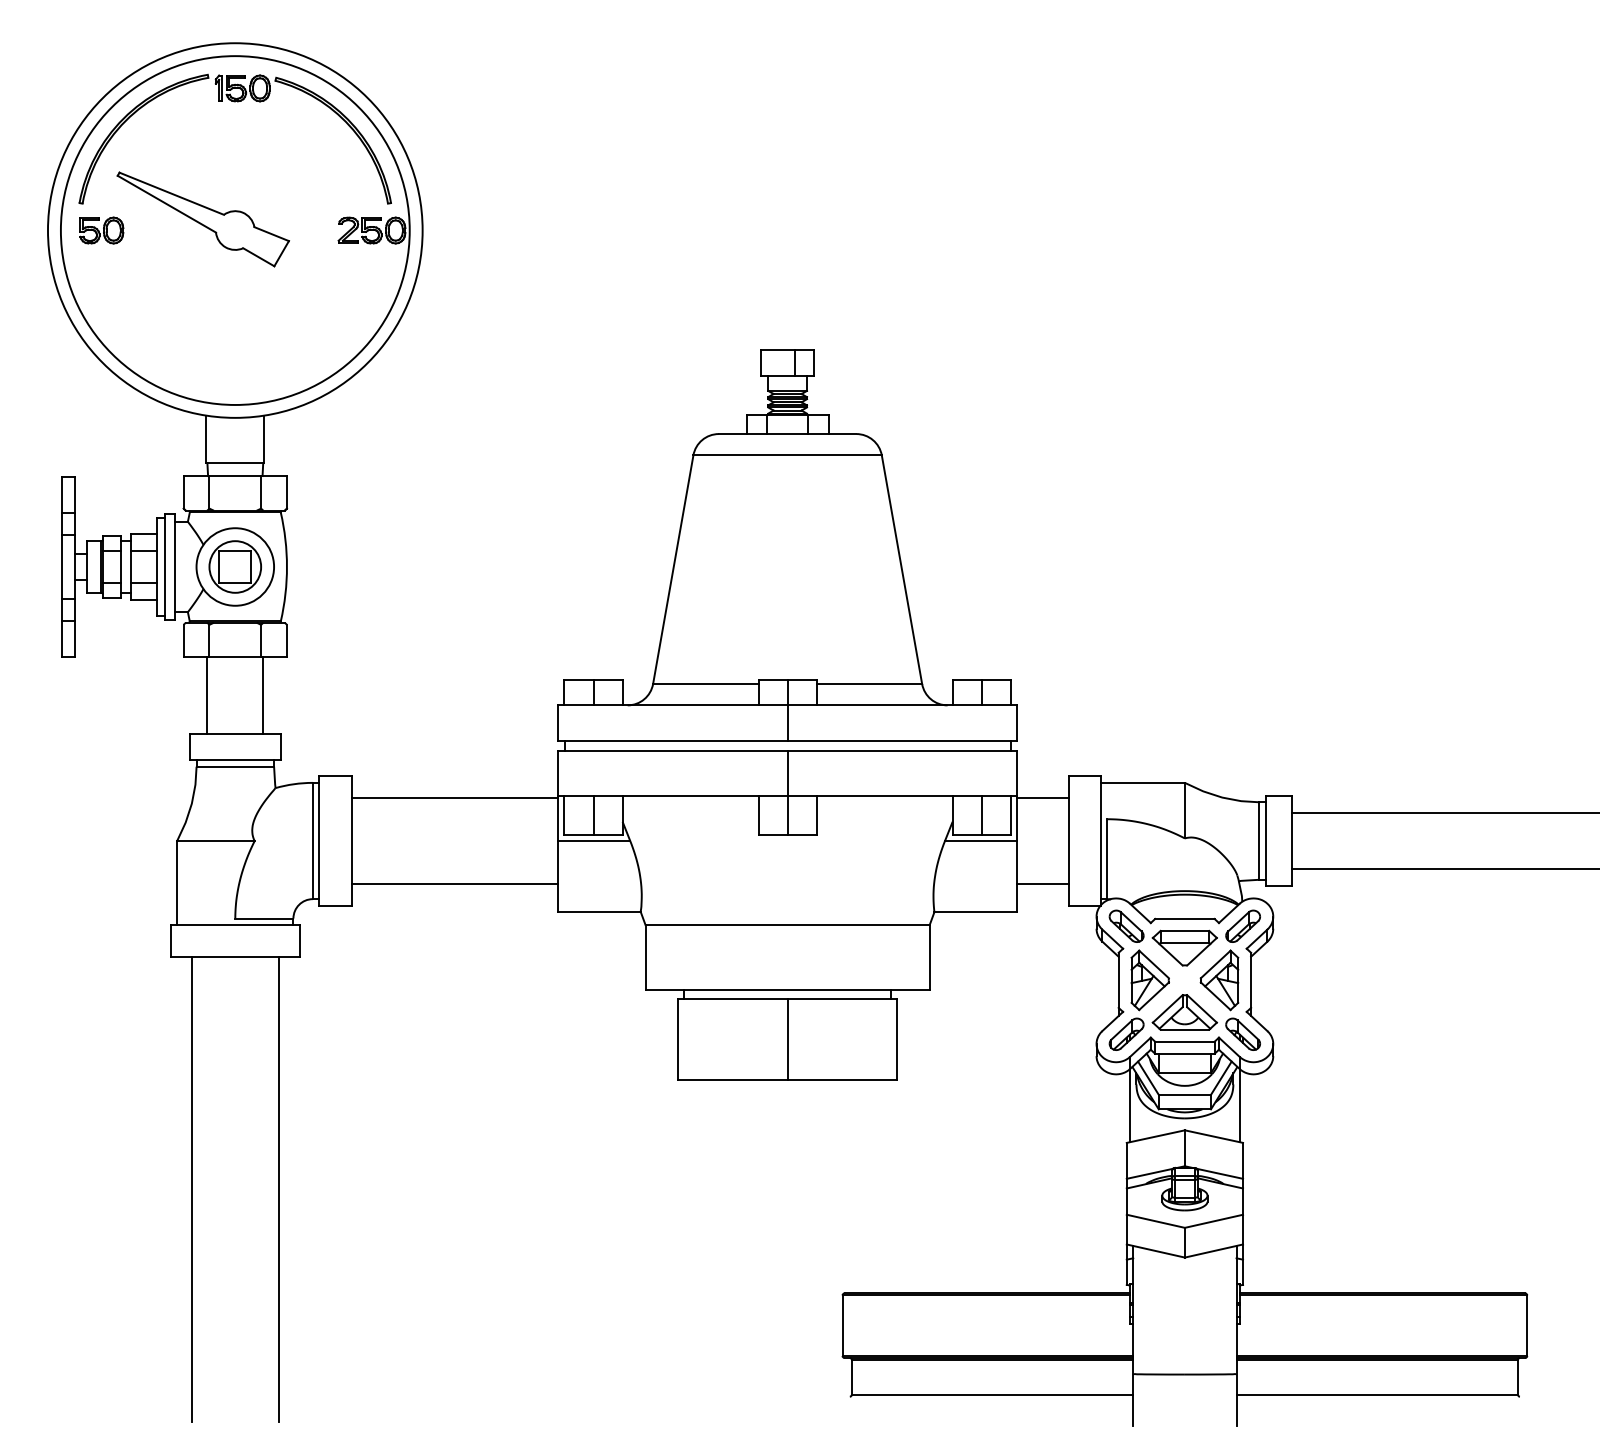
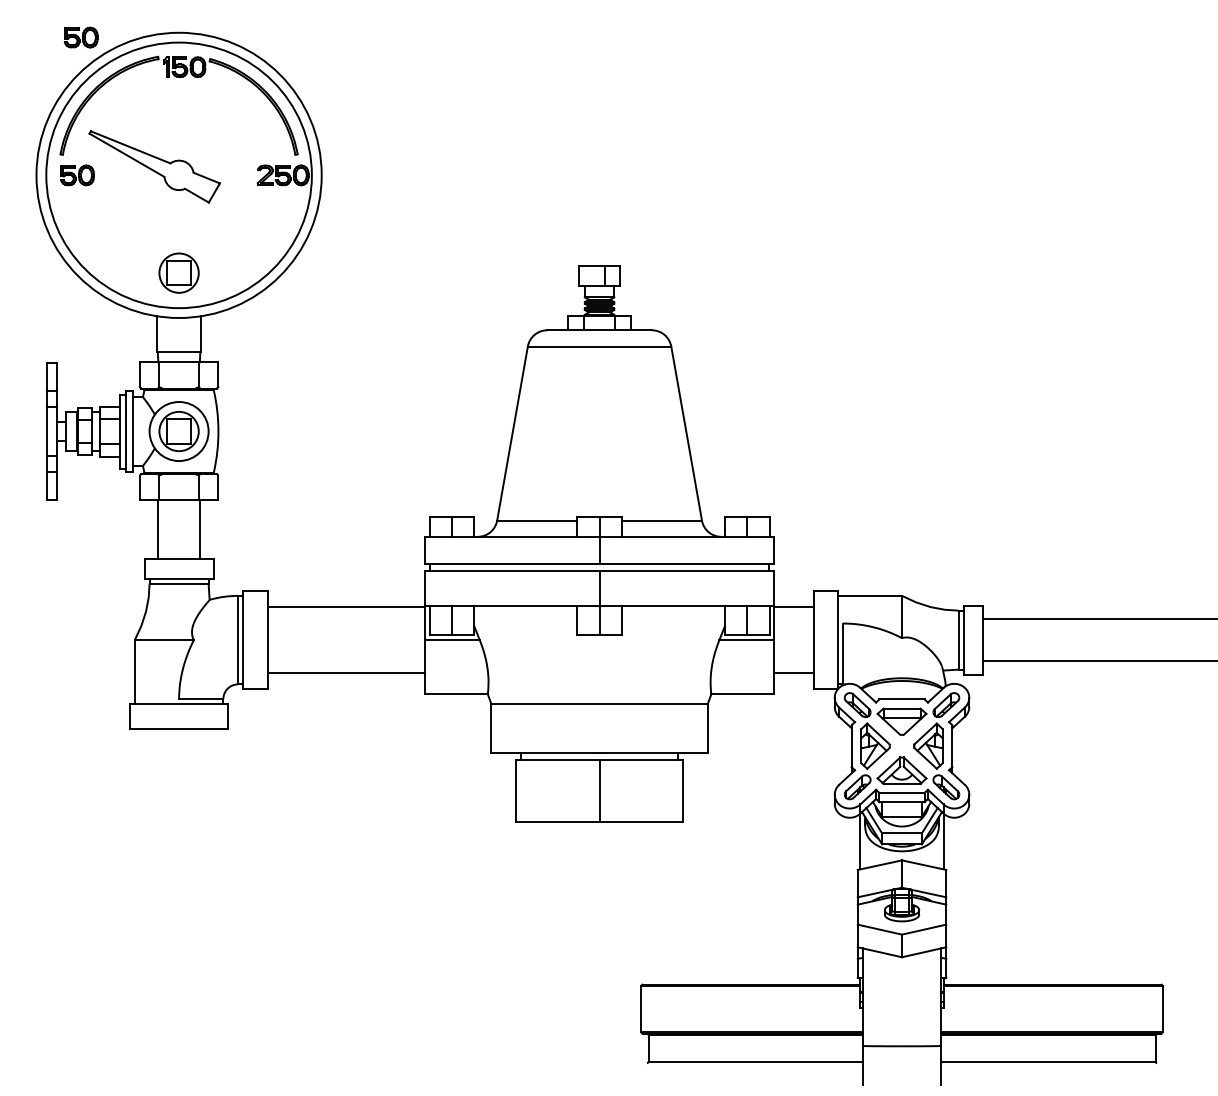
part: (106, 49) -> (81, 37), added
part: (234, 358) -> (178, 272), added
line: (191, 1189) -> (145, 905), removed
line: (278, 1189) -> (211, 905), removed

